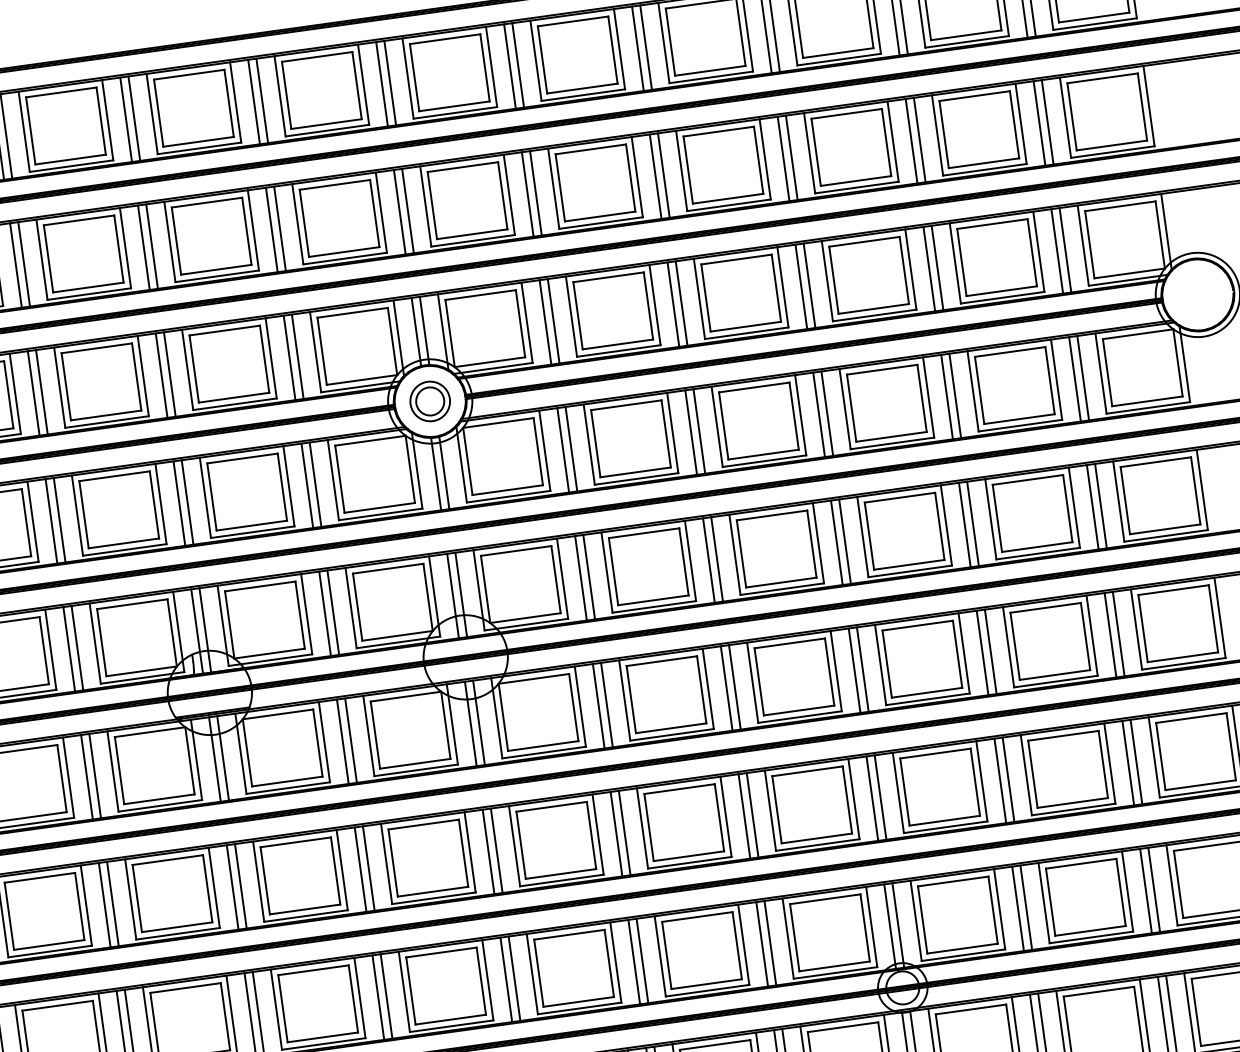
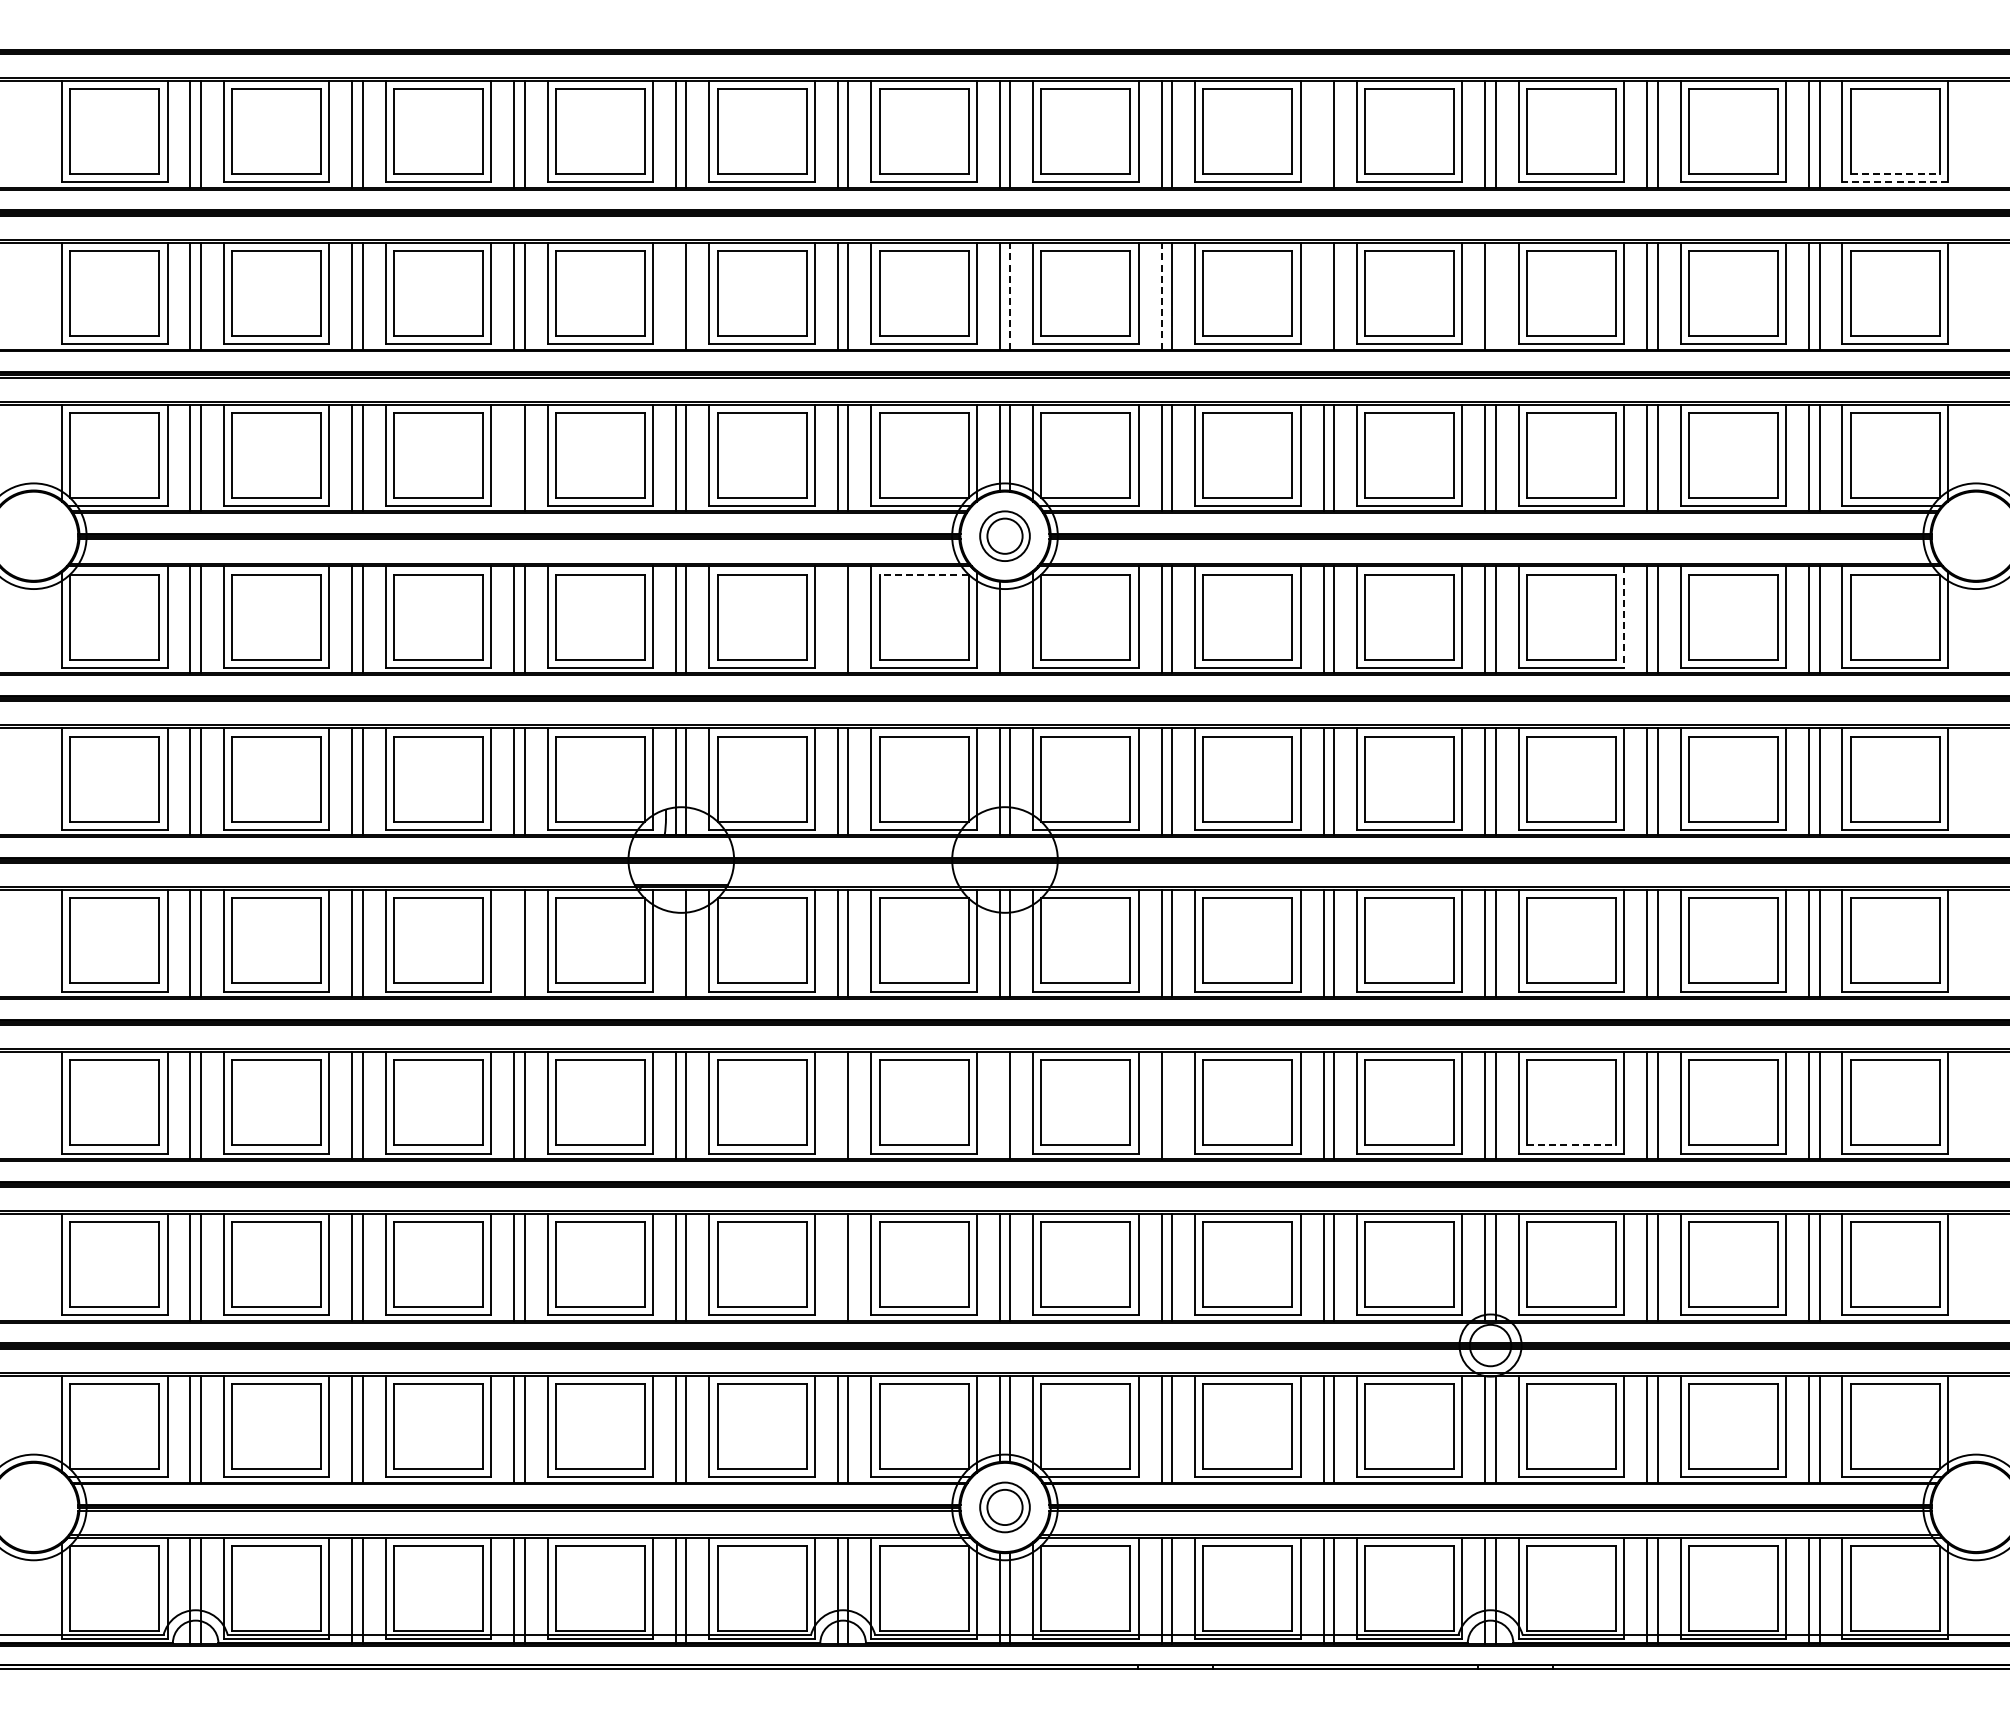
line: (1094, 17) -> (1895, 174), solid -> dashed
line: (1095, 24) -> (1895, 182), solid -> dashed
line: (637, 48) -> (1323, 133), removed
line: (791, 157) -> (1495, 295), removed
line: (655, 176) -> (1323, 295), removed
line: (527, 194) -> (1161, 295), solid -> dashed
line: (408, 210) -> (1010, 295), solid -> dashed
line: (144, 247) -> (676, 295), removed
line: (33, 393) -> (514, 457), removed
line: (928, 397) -> (1624, 617), solid -> dashed
line: (370, 440) -> (924, 574), solid -> dashed
line: (444, 472) -> (1010, 626), removed
line: (306, 485) -> (837, 619), removed
line: (215, 759) -> (676, 943), removed
line: (87, 777) -> (514, 943), removed
line: (944, 820) -> (1571, 1145), solid -> dashed
line: (625, 833) -> (1172, 1105), removed
line: (488, 852) -> (999, 1105), removed
line: (360, 869) -> (837, 1105), removed
line: (377, 997) -> (837, 1266), removed

